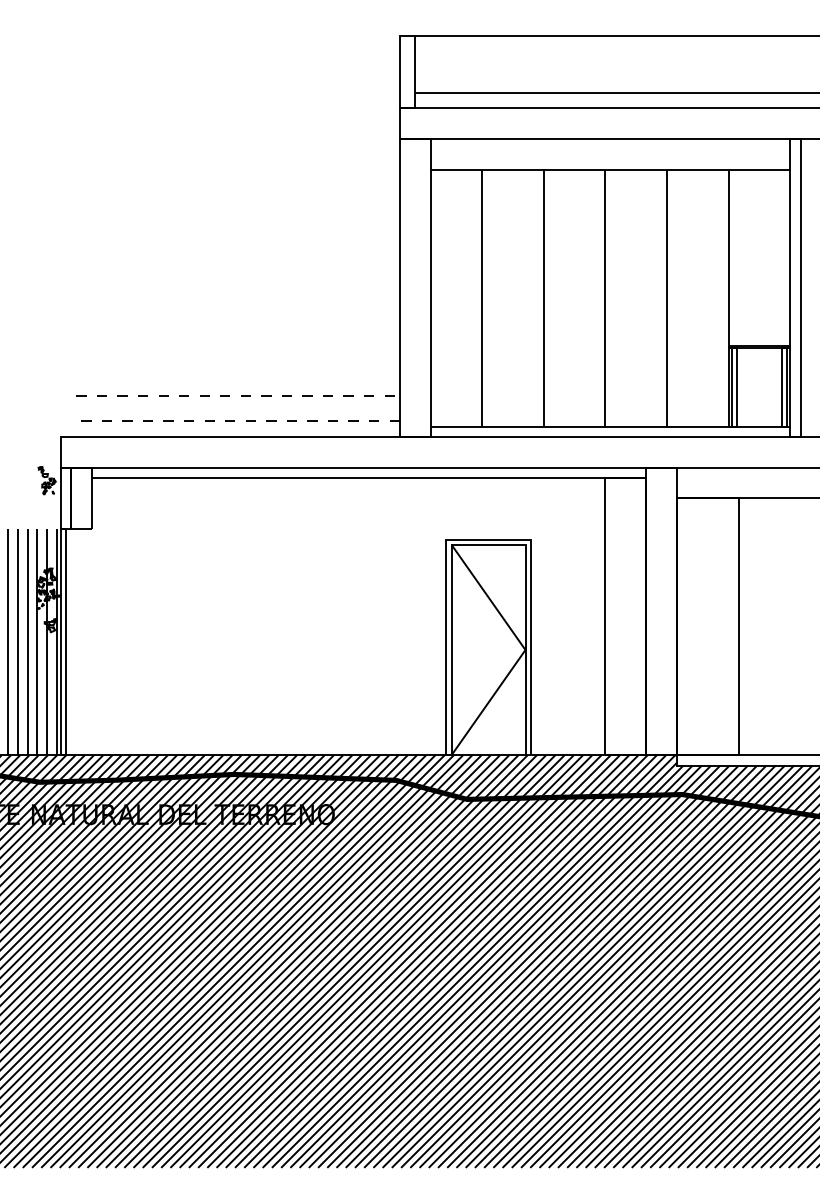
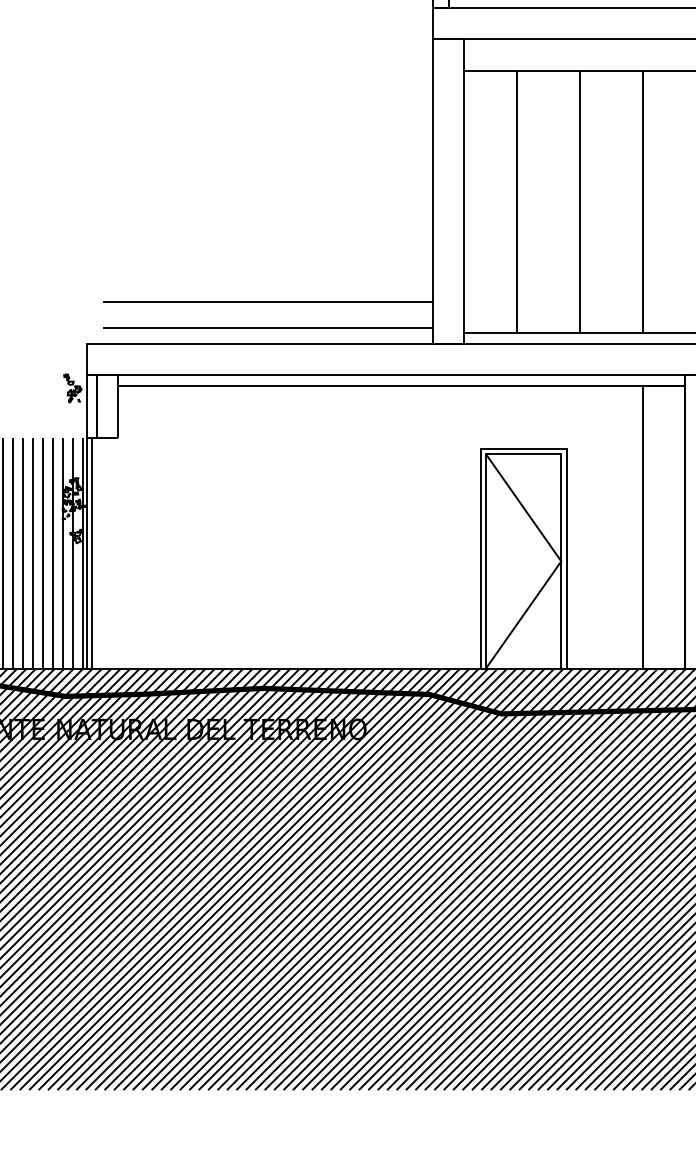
line: (238, 395) -> (268, 301), dashed -> solid
line: (238, 421) -> (268, 328), dashed -> solid

